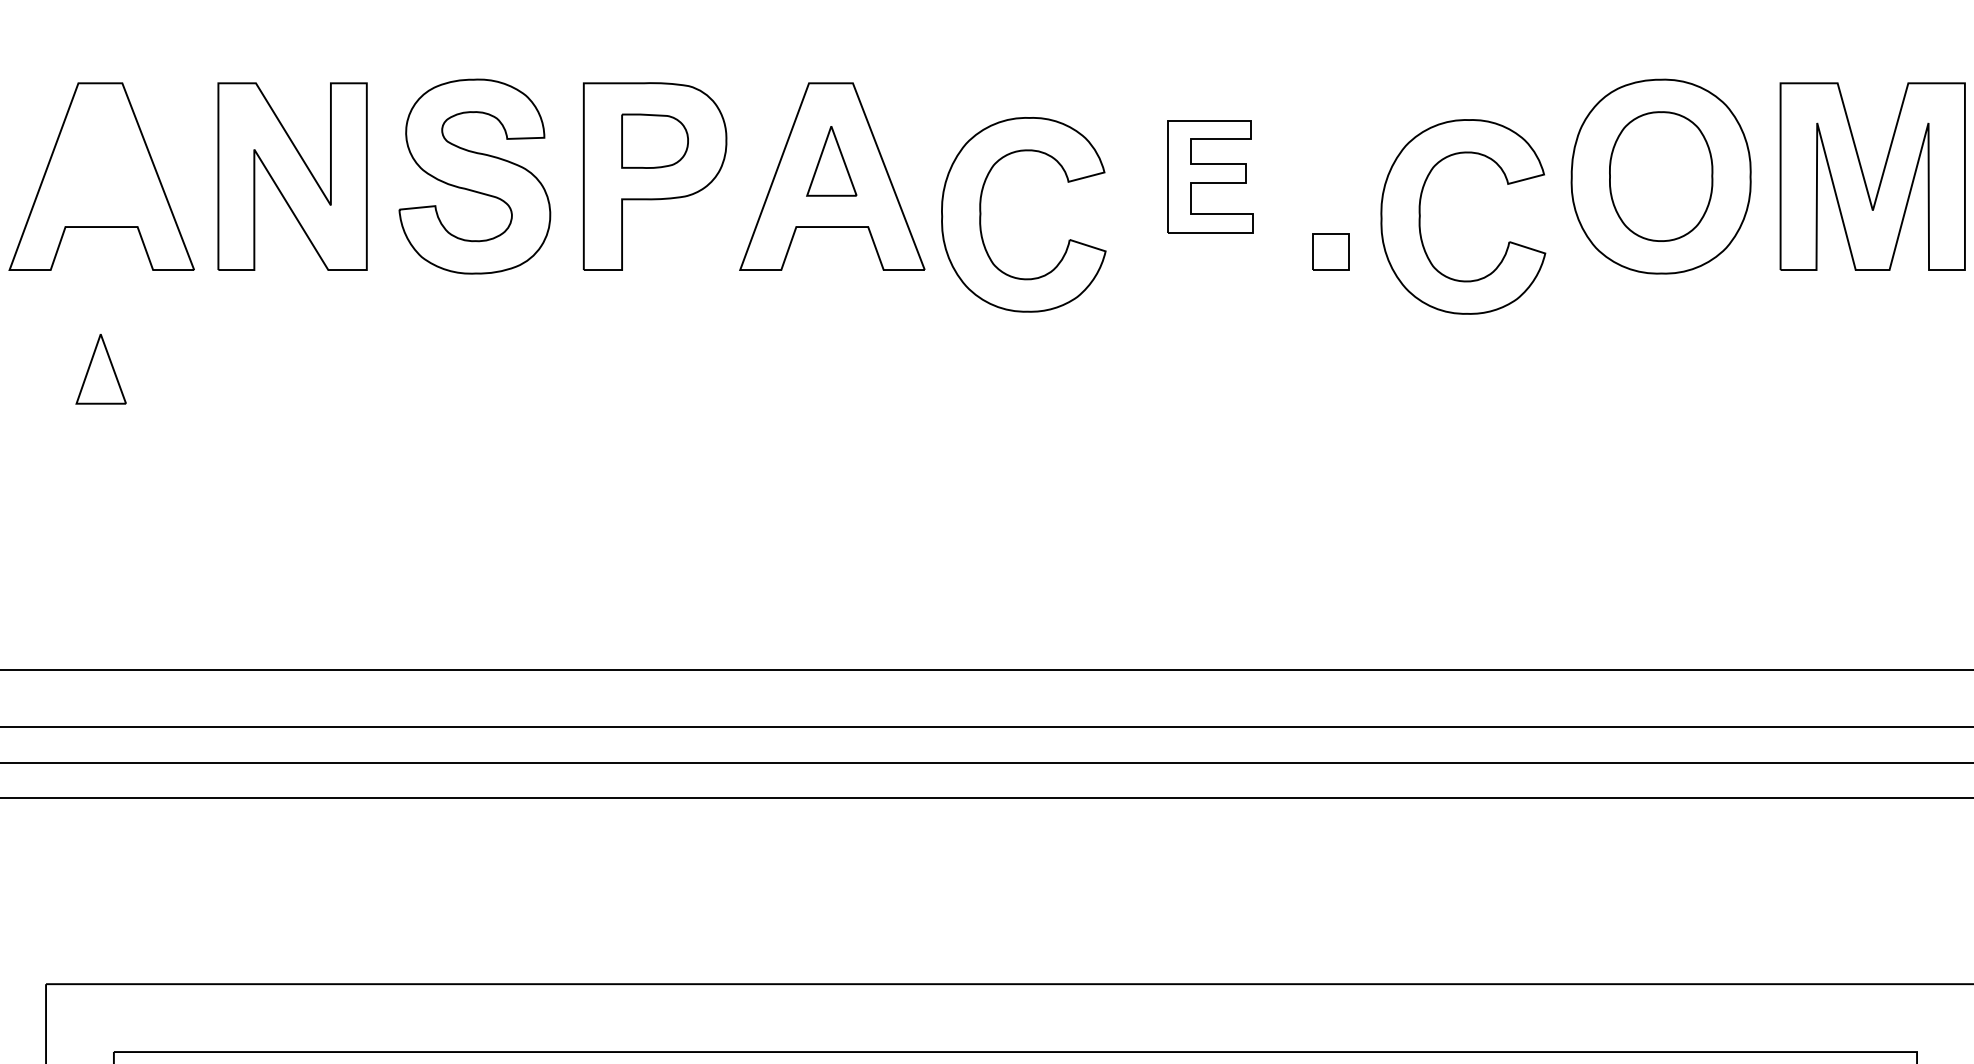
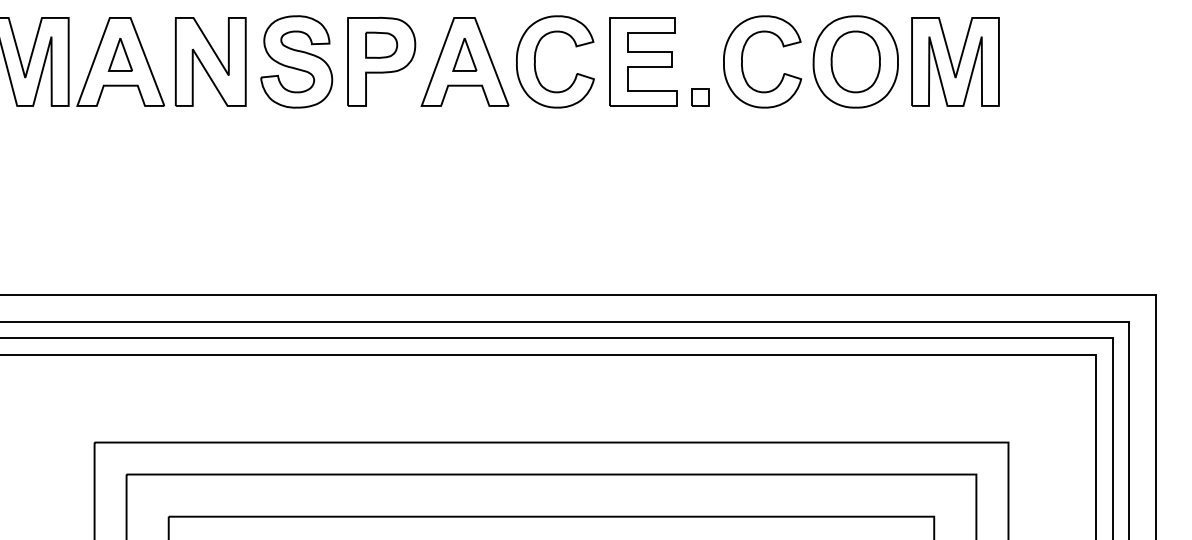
part: (1210, 175) -> (643, 61), size x1.67
part: (1422, 203) -> (743, 55), moved
part: (981, 213) -> (535, 61), moved
part: (98, 368) -> (119, 54), moved

